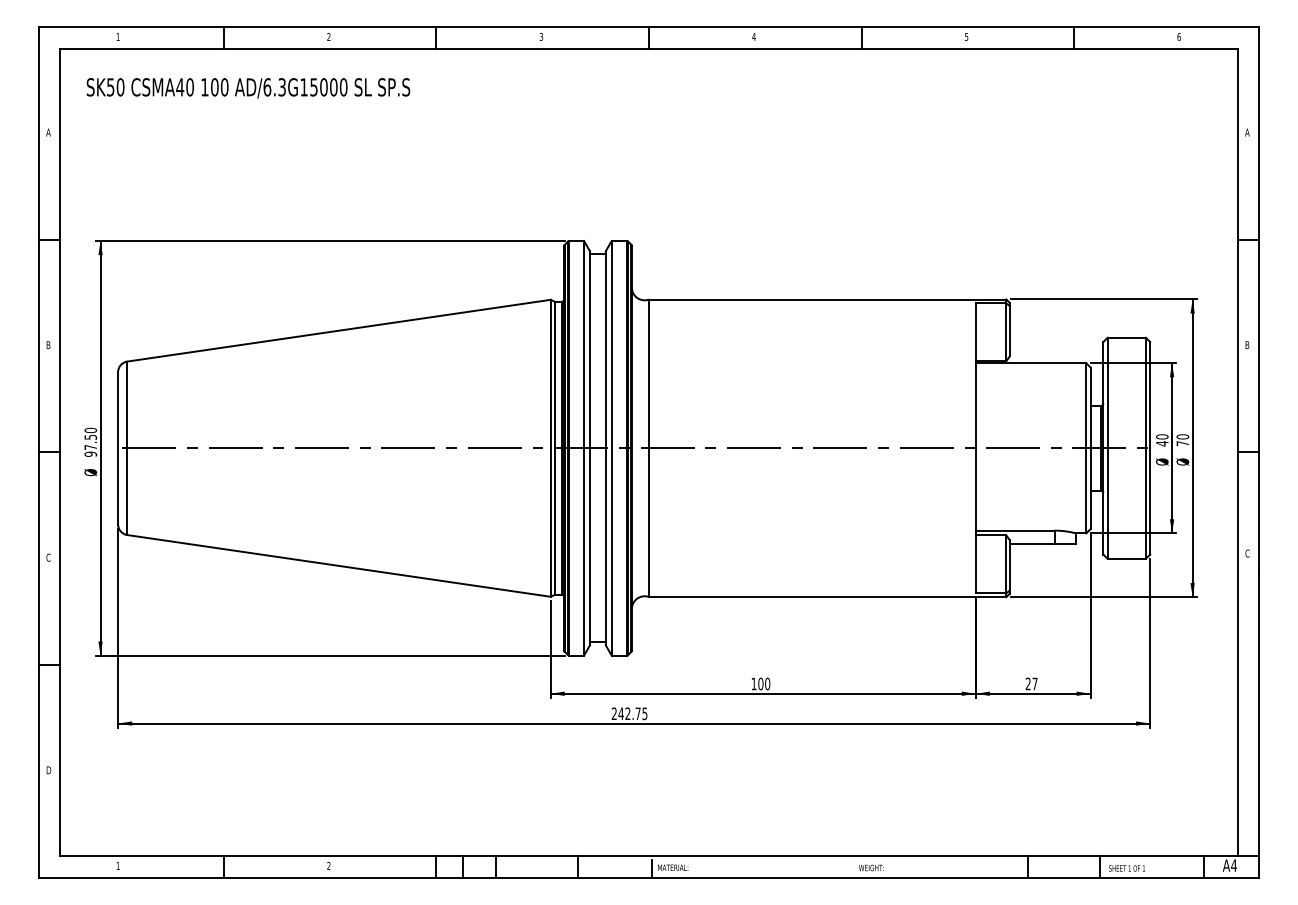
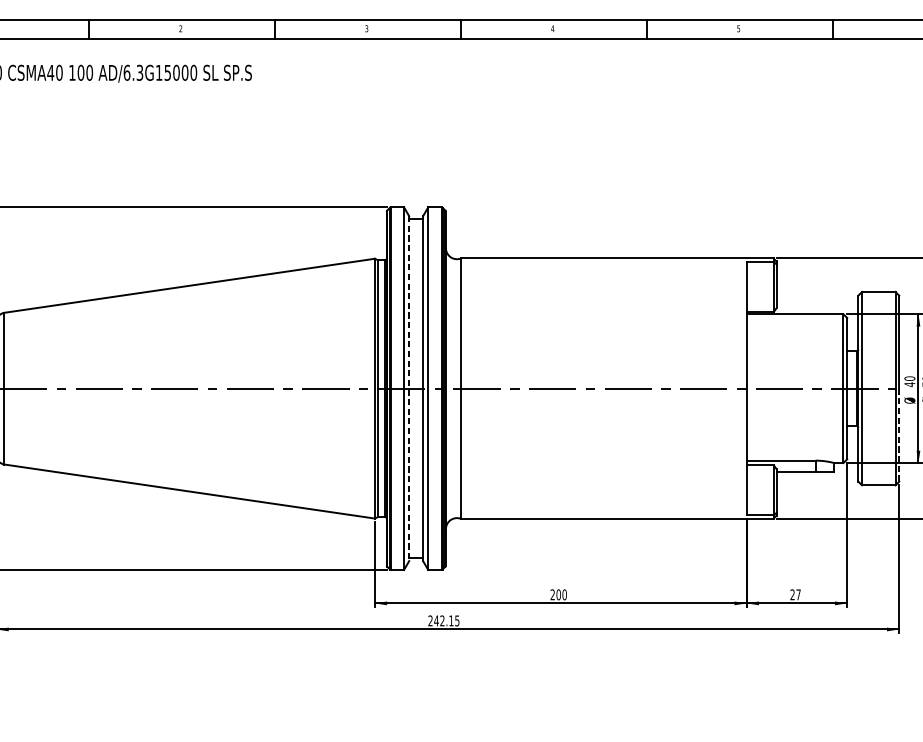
line: (589, 448) -> (408, 388), solid -> dashed
line: (1150, 501) -> (899, 435), solid -> dashed
text: (753, 683) -> (552, 594), 100 -> 200
text: (637, 713) -> (450, 620), 242.75 -> 242.15

